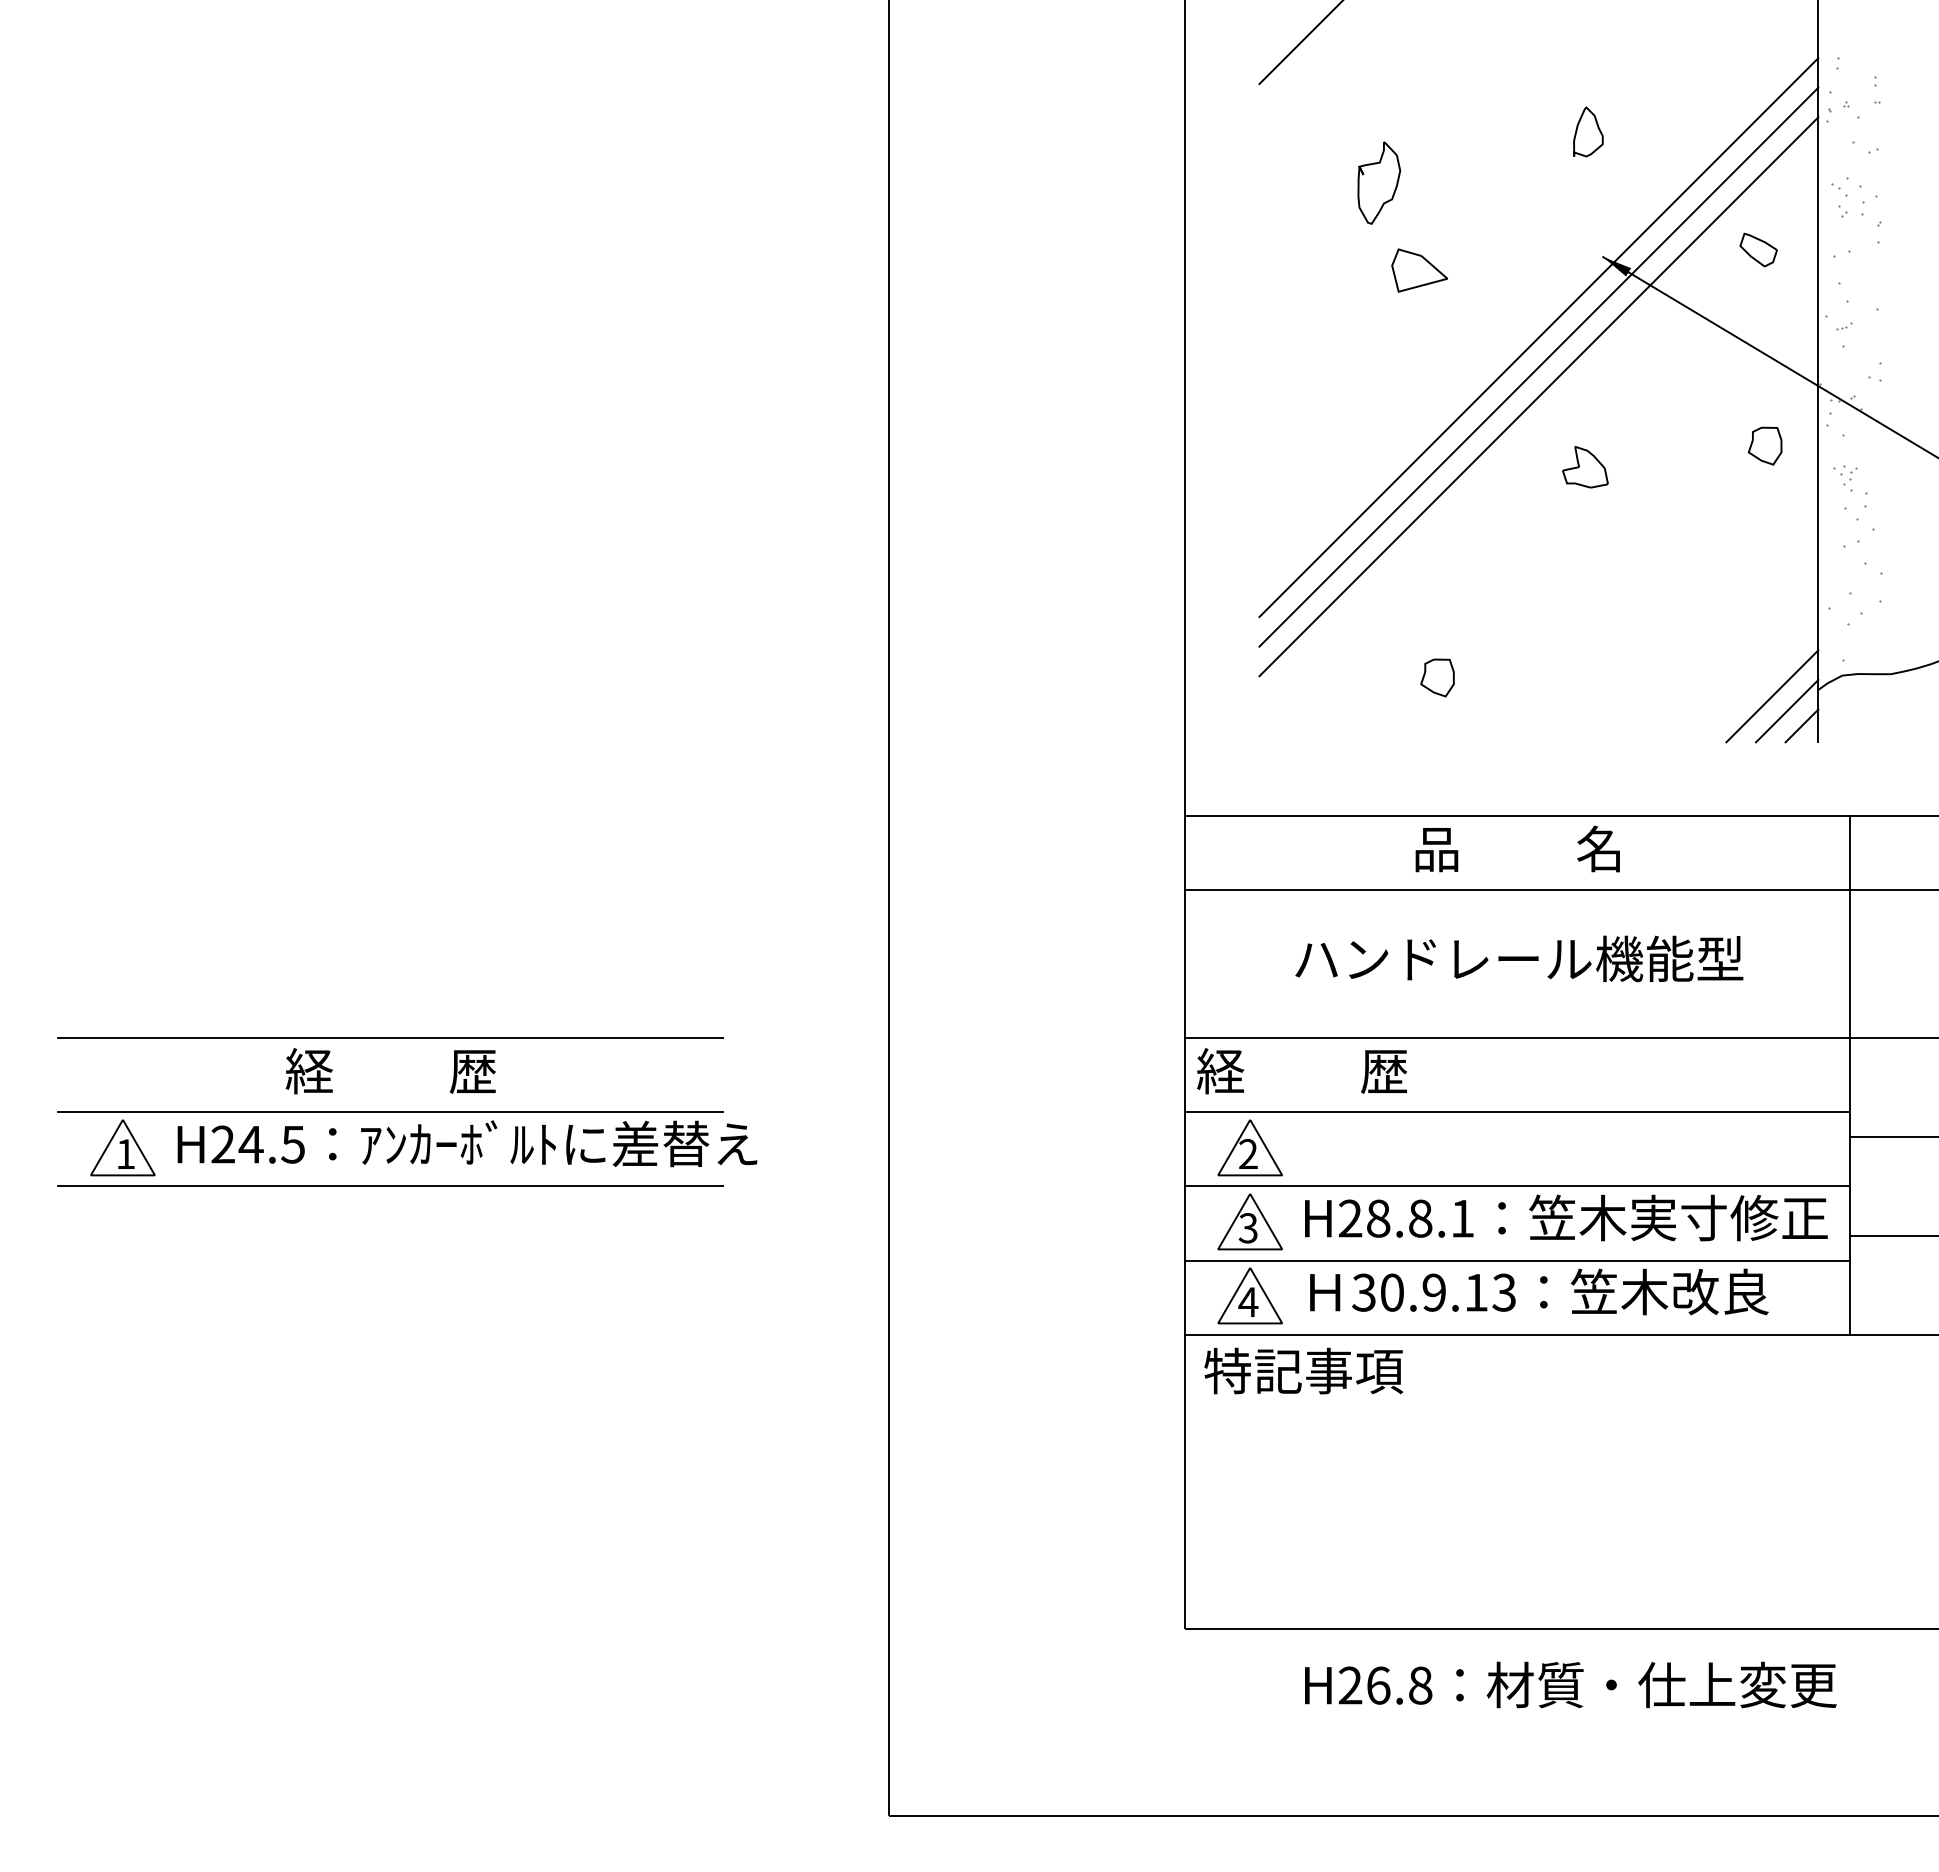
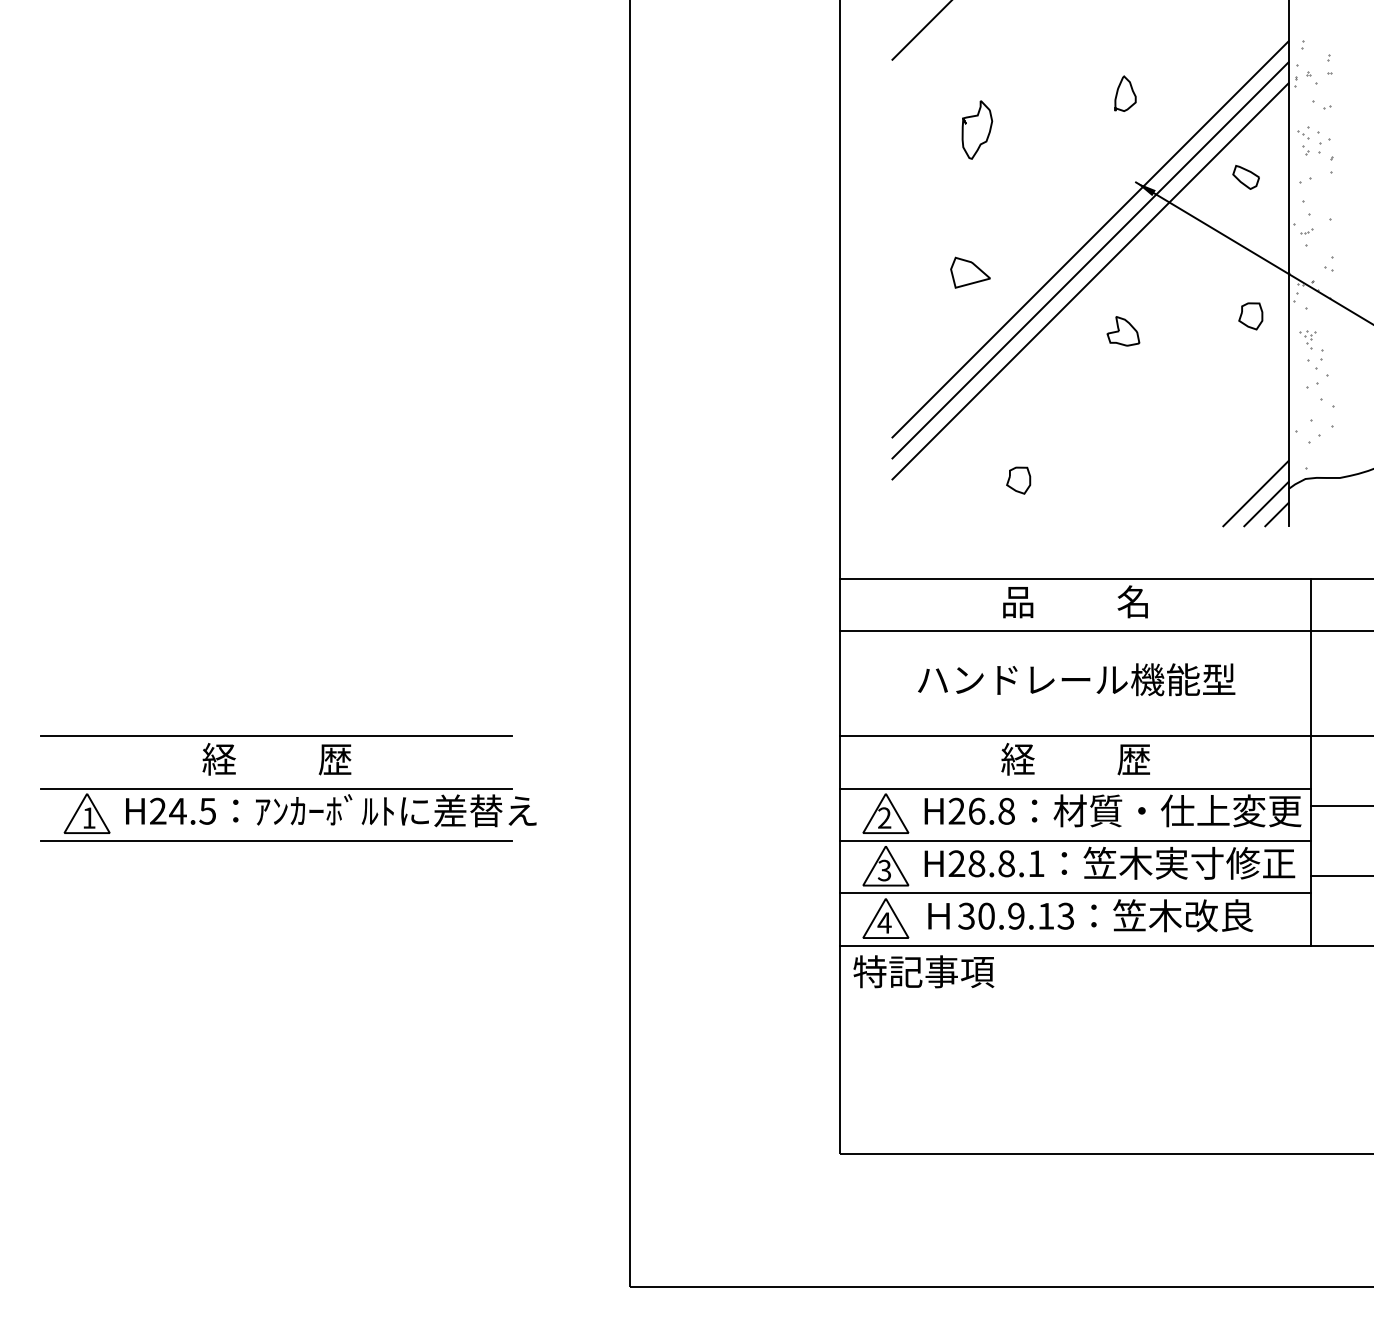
part: (1419, 270) -> (970, 272), moved
text: (1302, 1071) -> (1076, 759), moved
text: (1570, 1684) -> (1112, 810), moved

